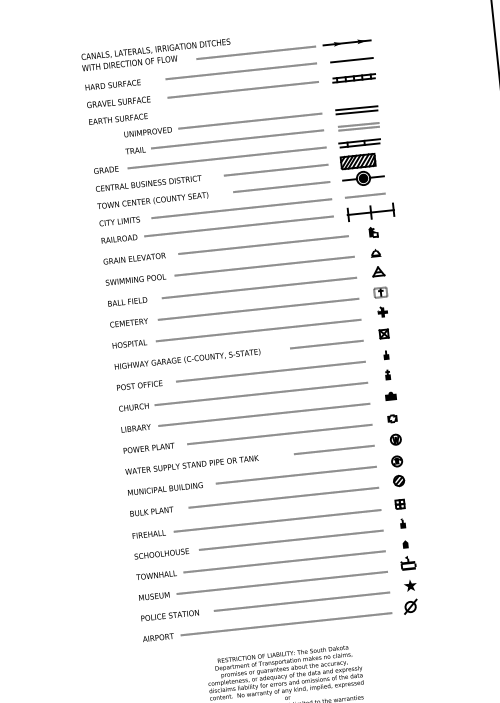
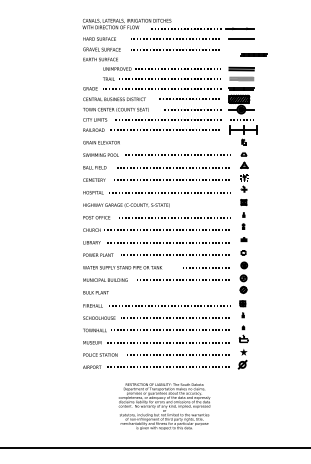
line: (353, 77) -> (253, 54), moved
line: (263, 244) -> (178, 142), removed
line: (326, 345) -> (209, 205), removed
line: (283, 497) -> (174, 292), removed

